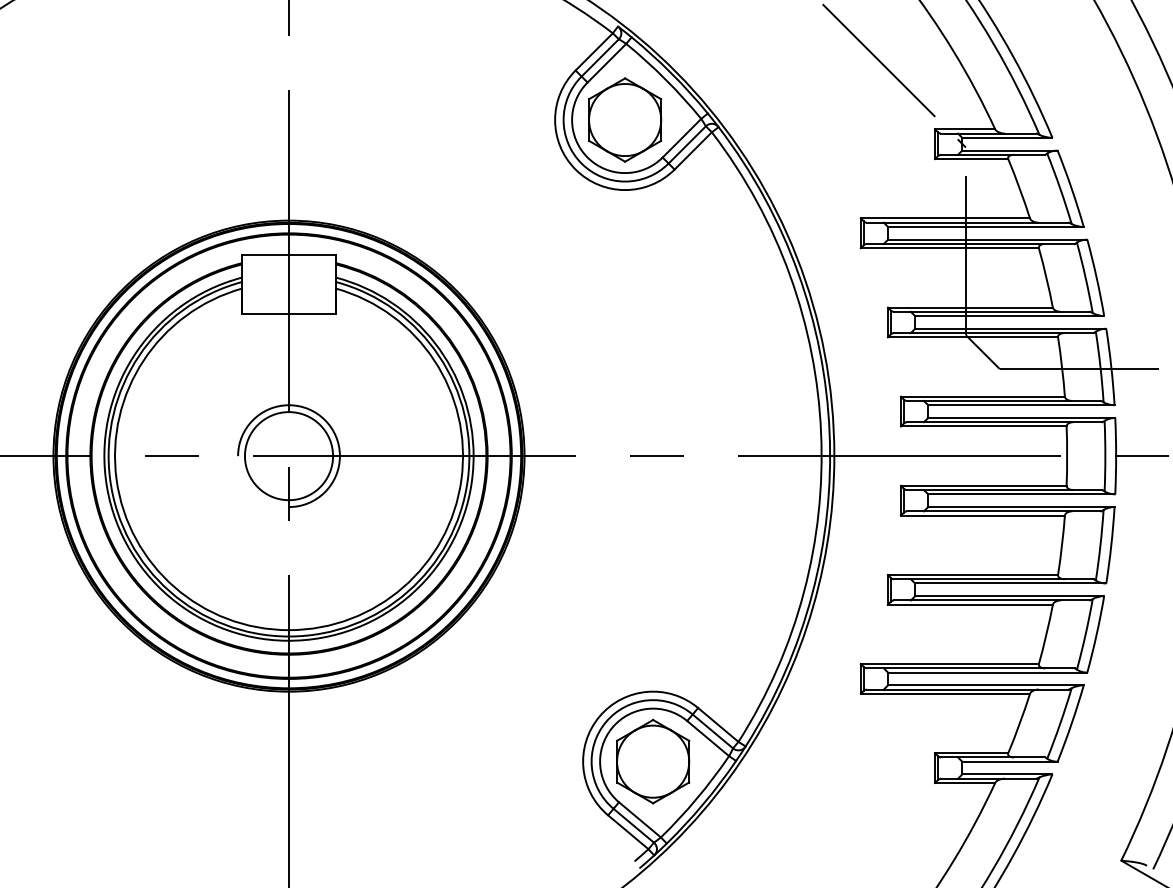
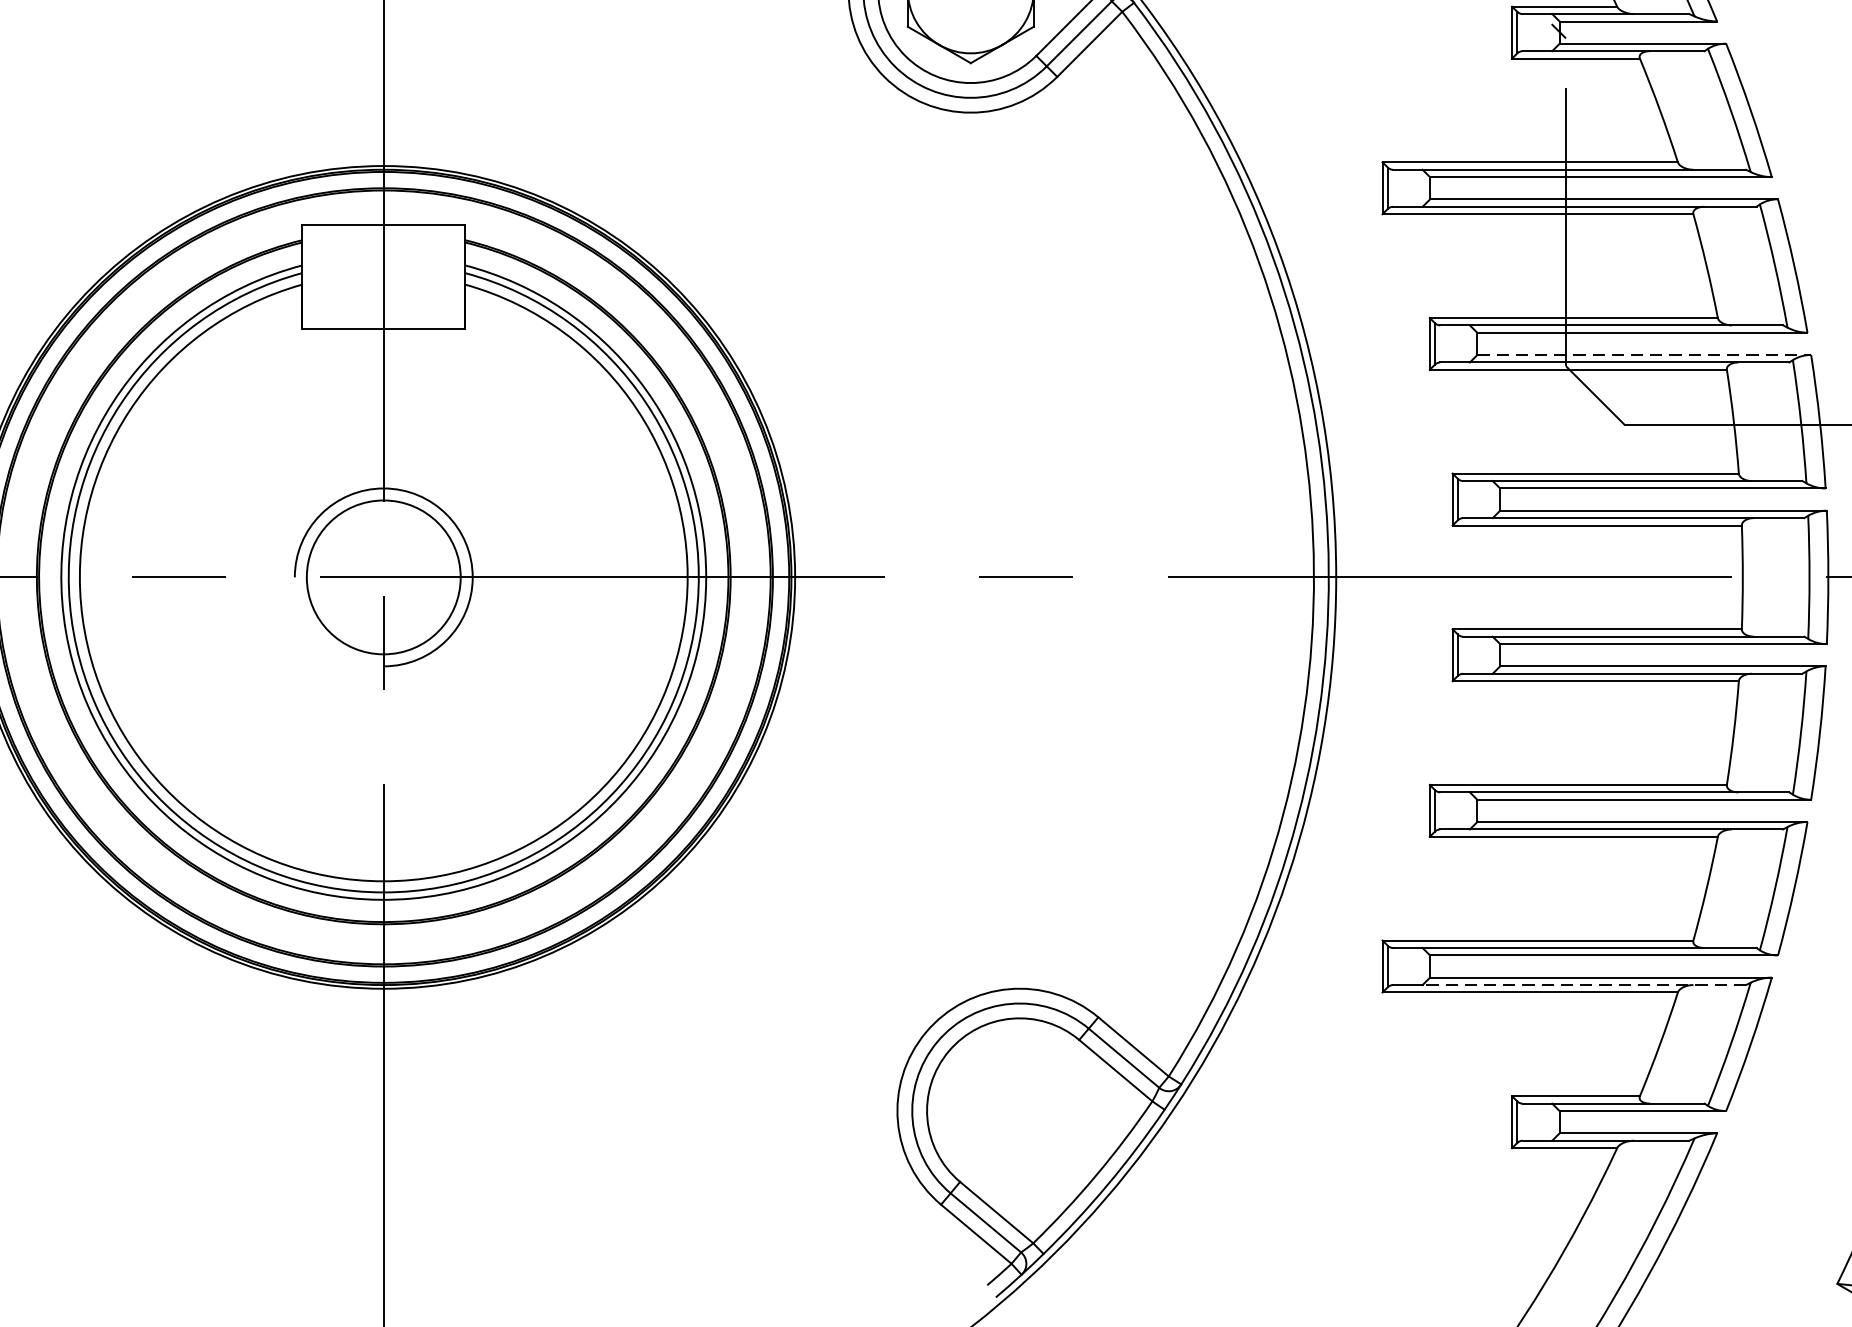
line: (1010, 328) -> (1643, 354), solid -> dashed
line: (976, 689) -> (1584, 984), solid -> dashed
part: (653, 761) -> (1020, 1110), removed

